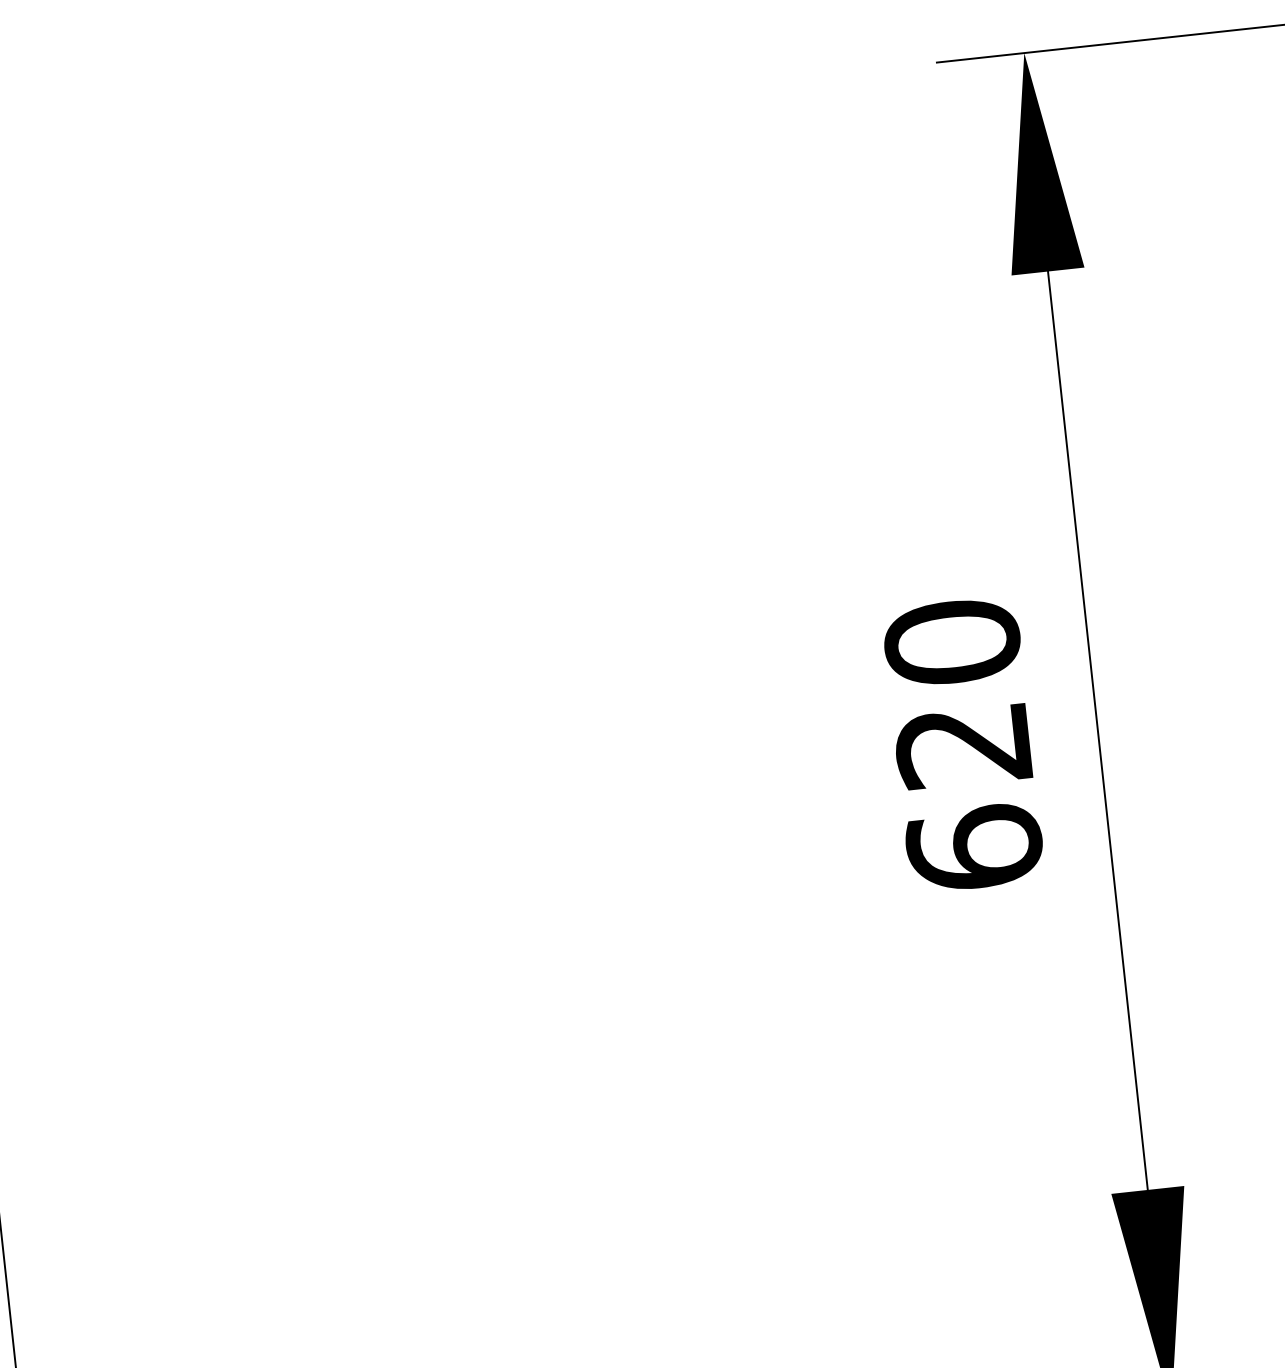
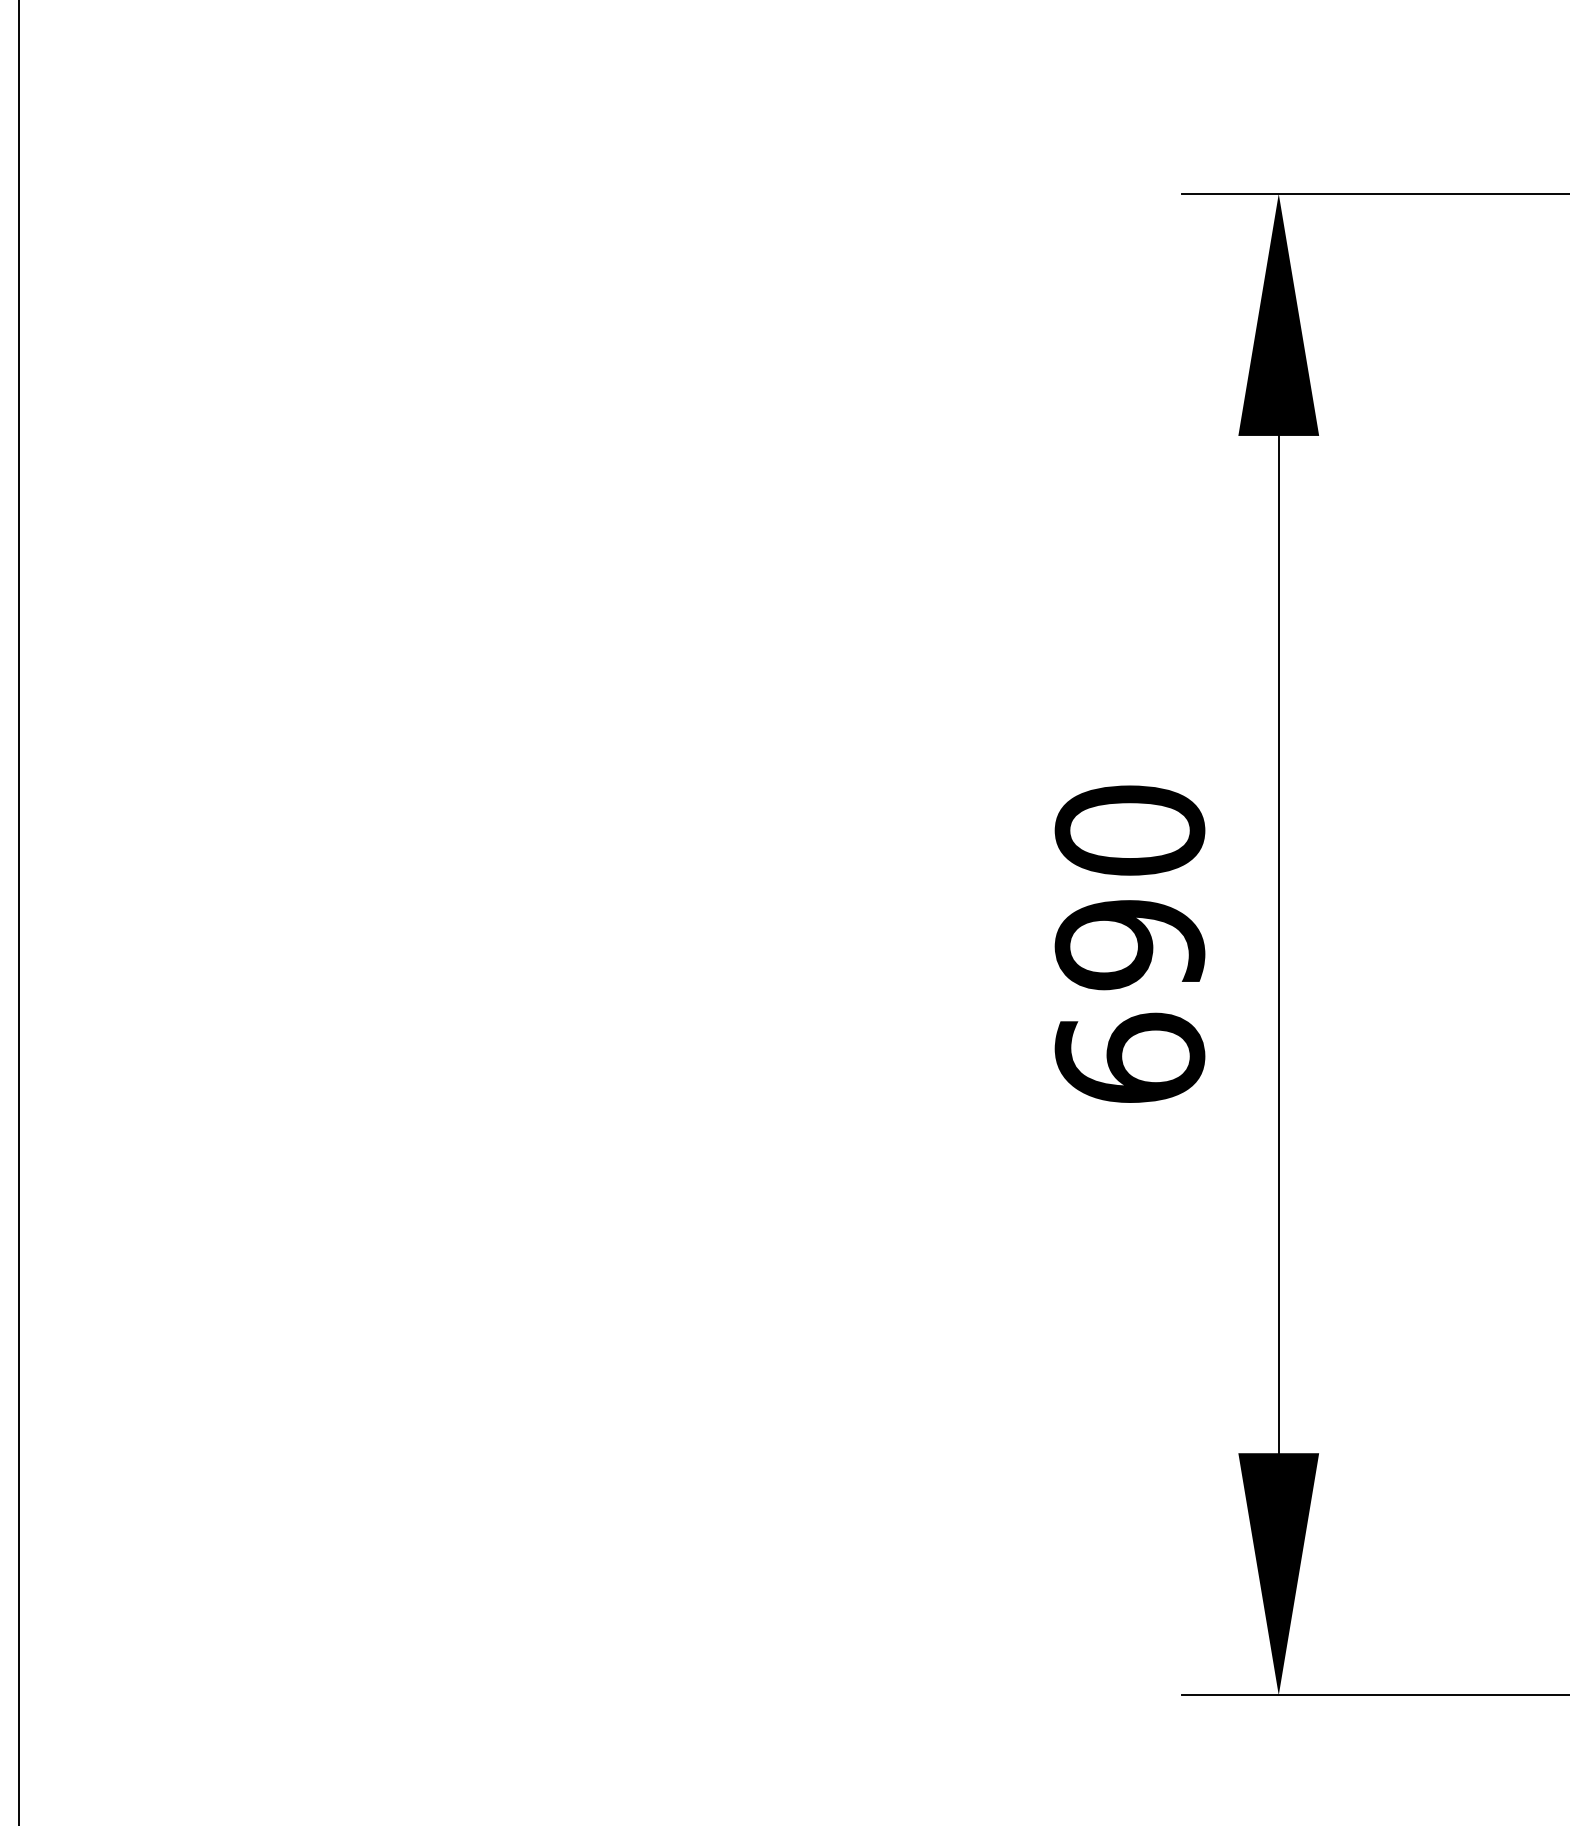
text: (963, 746) -> (1129, 945), 620 -> 690

